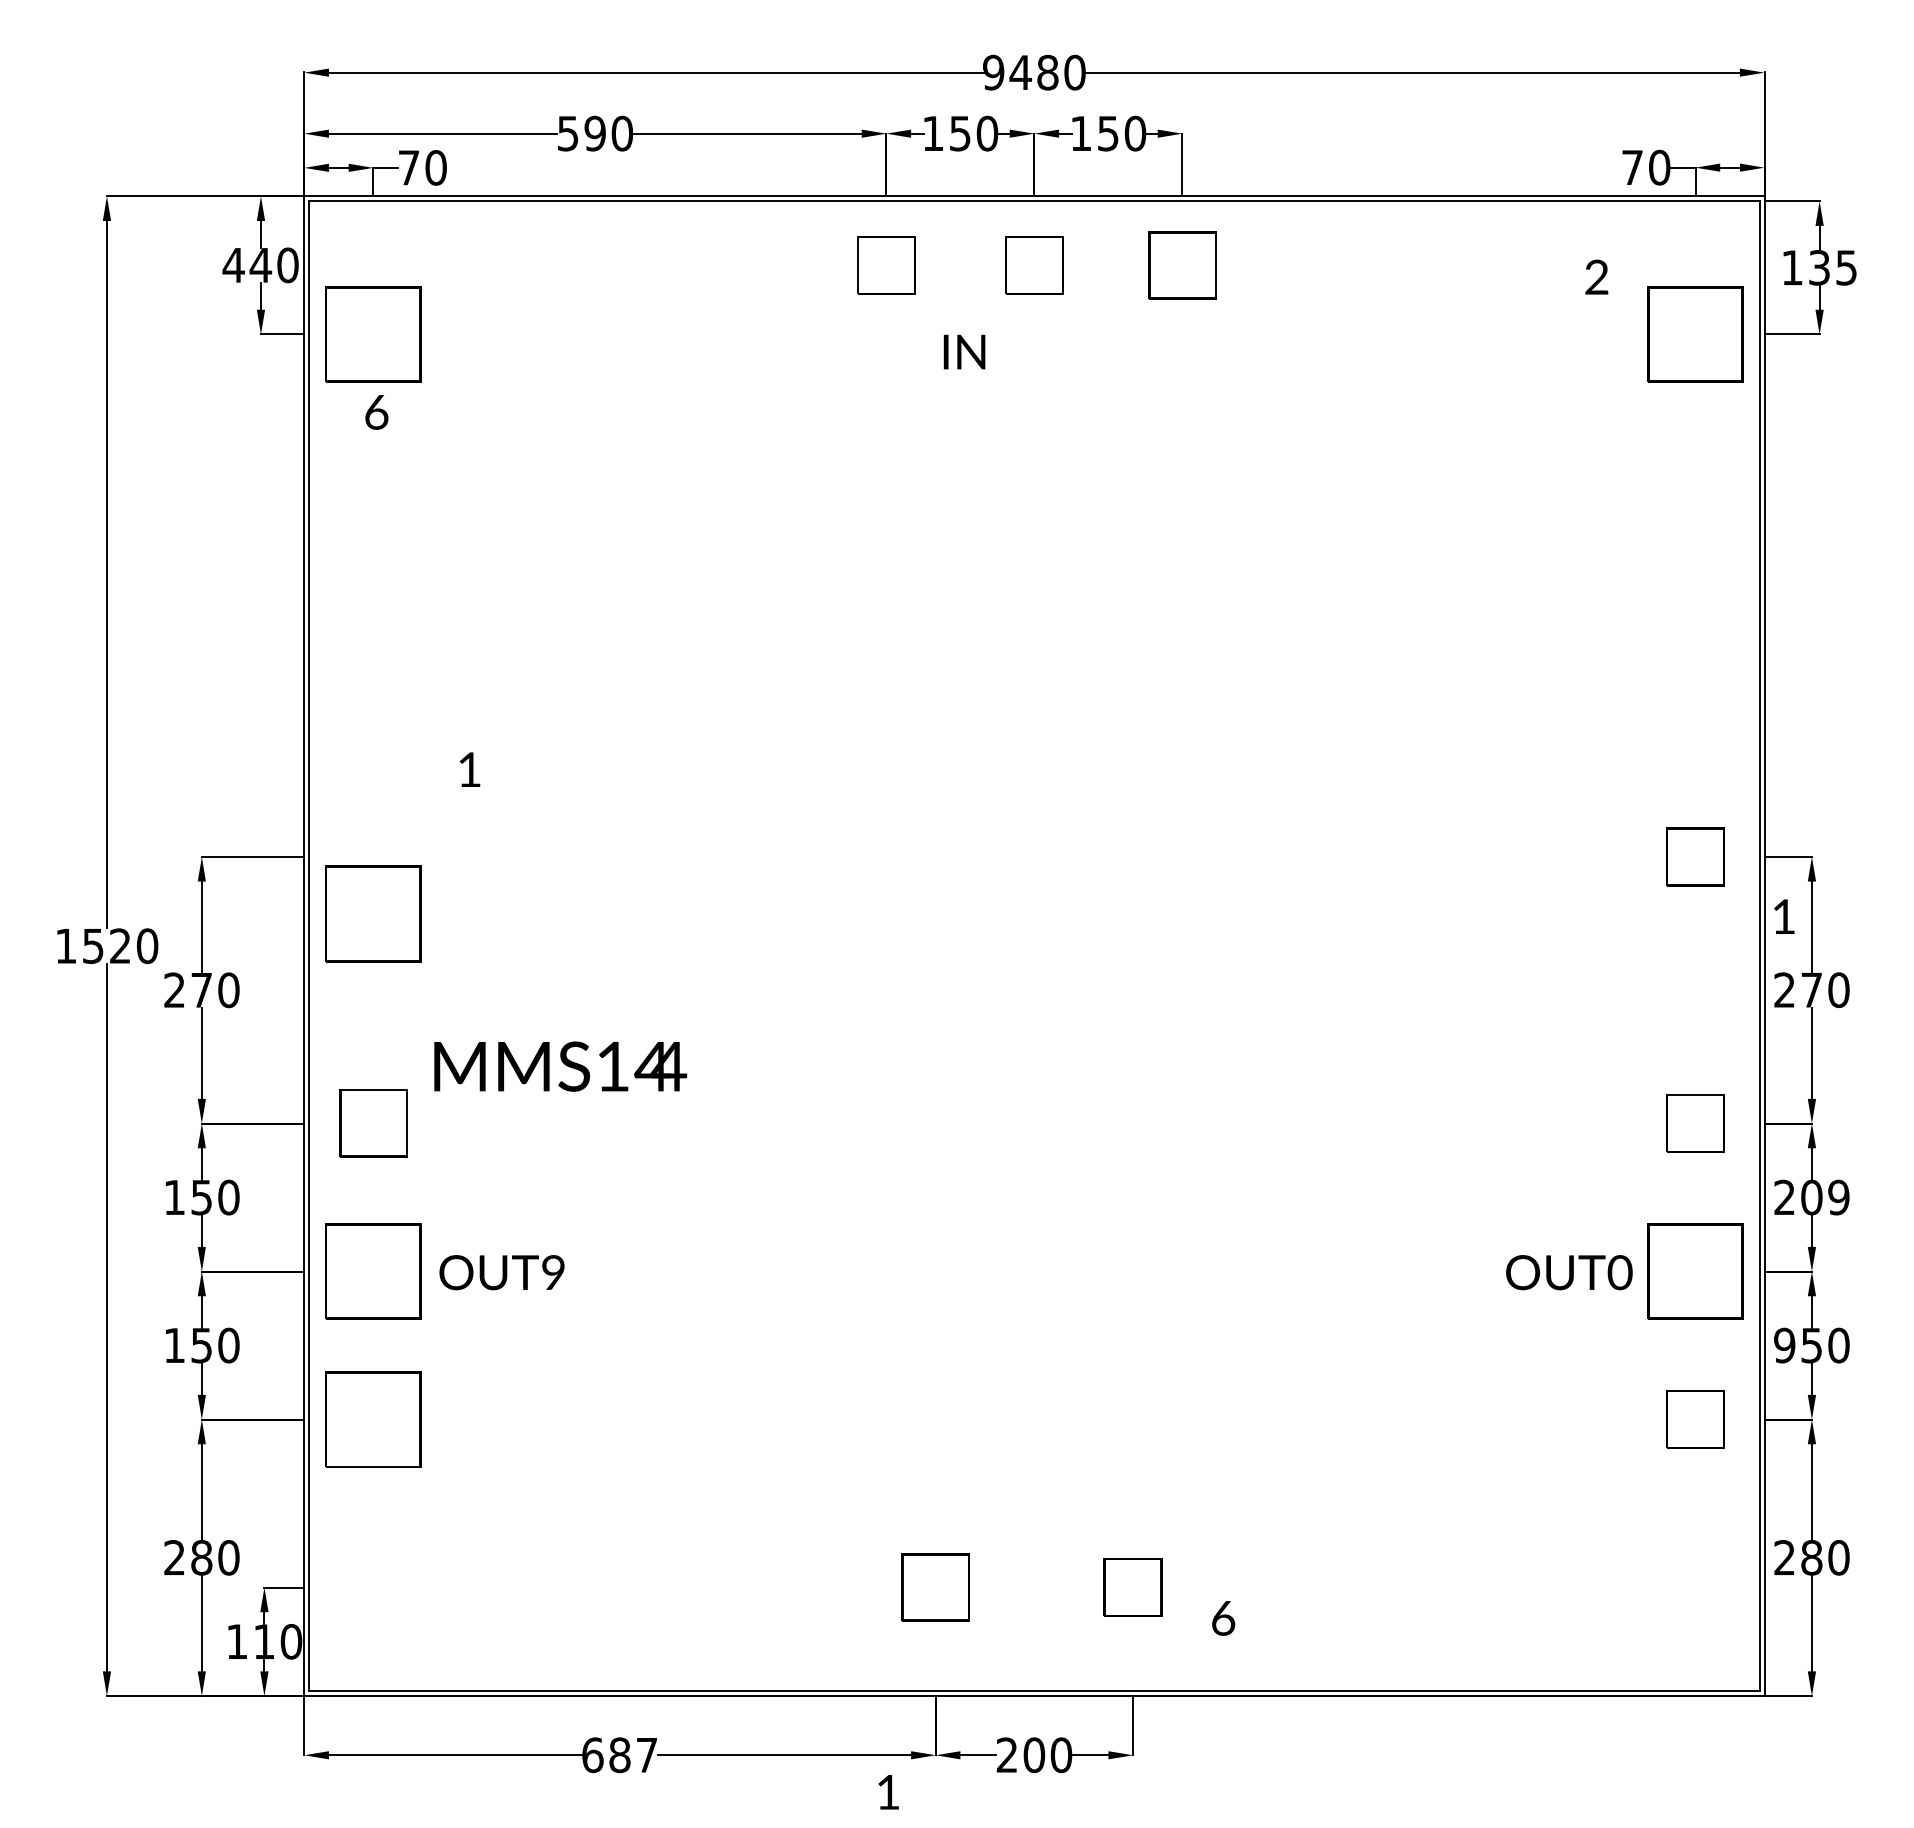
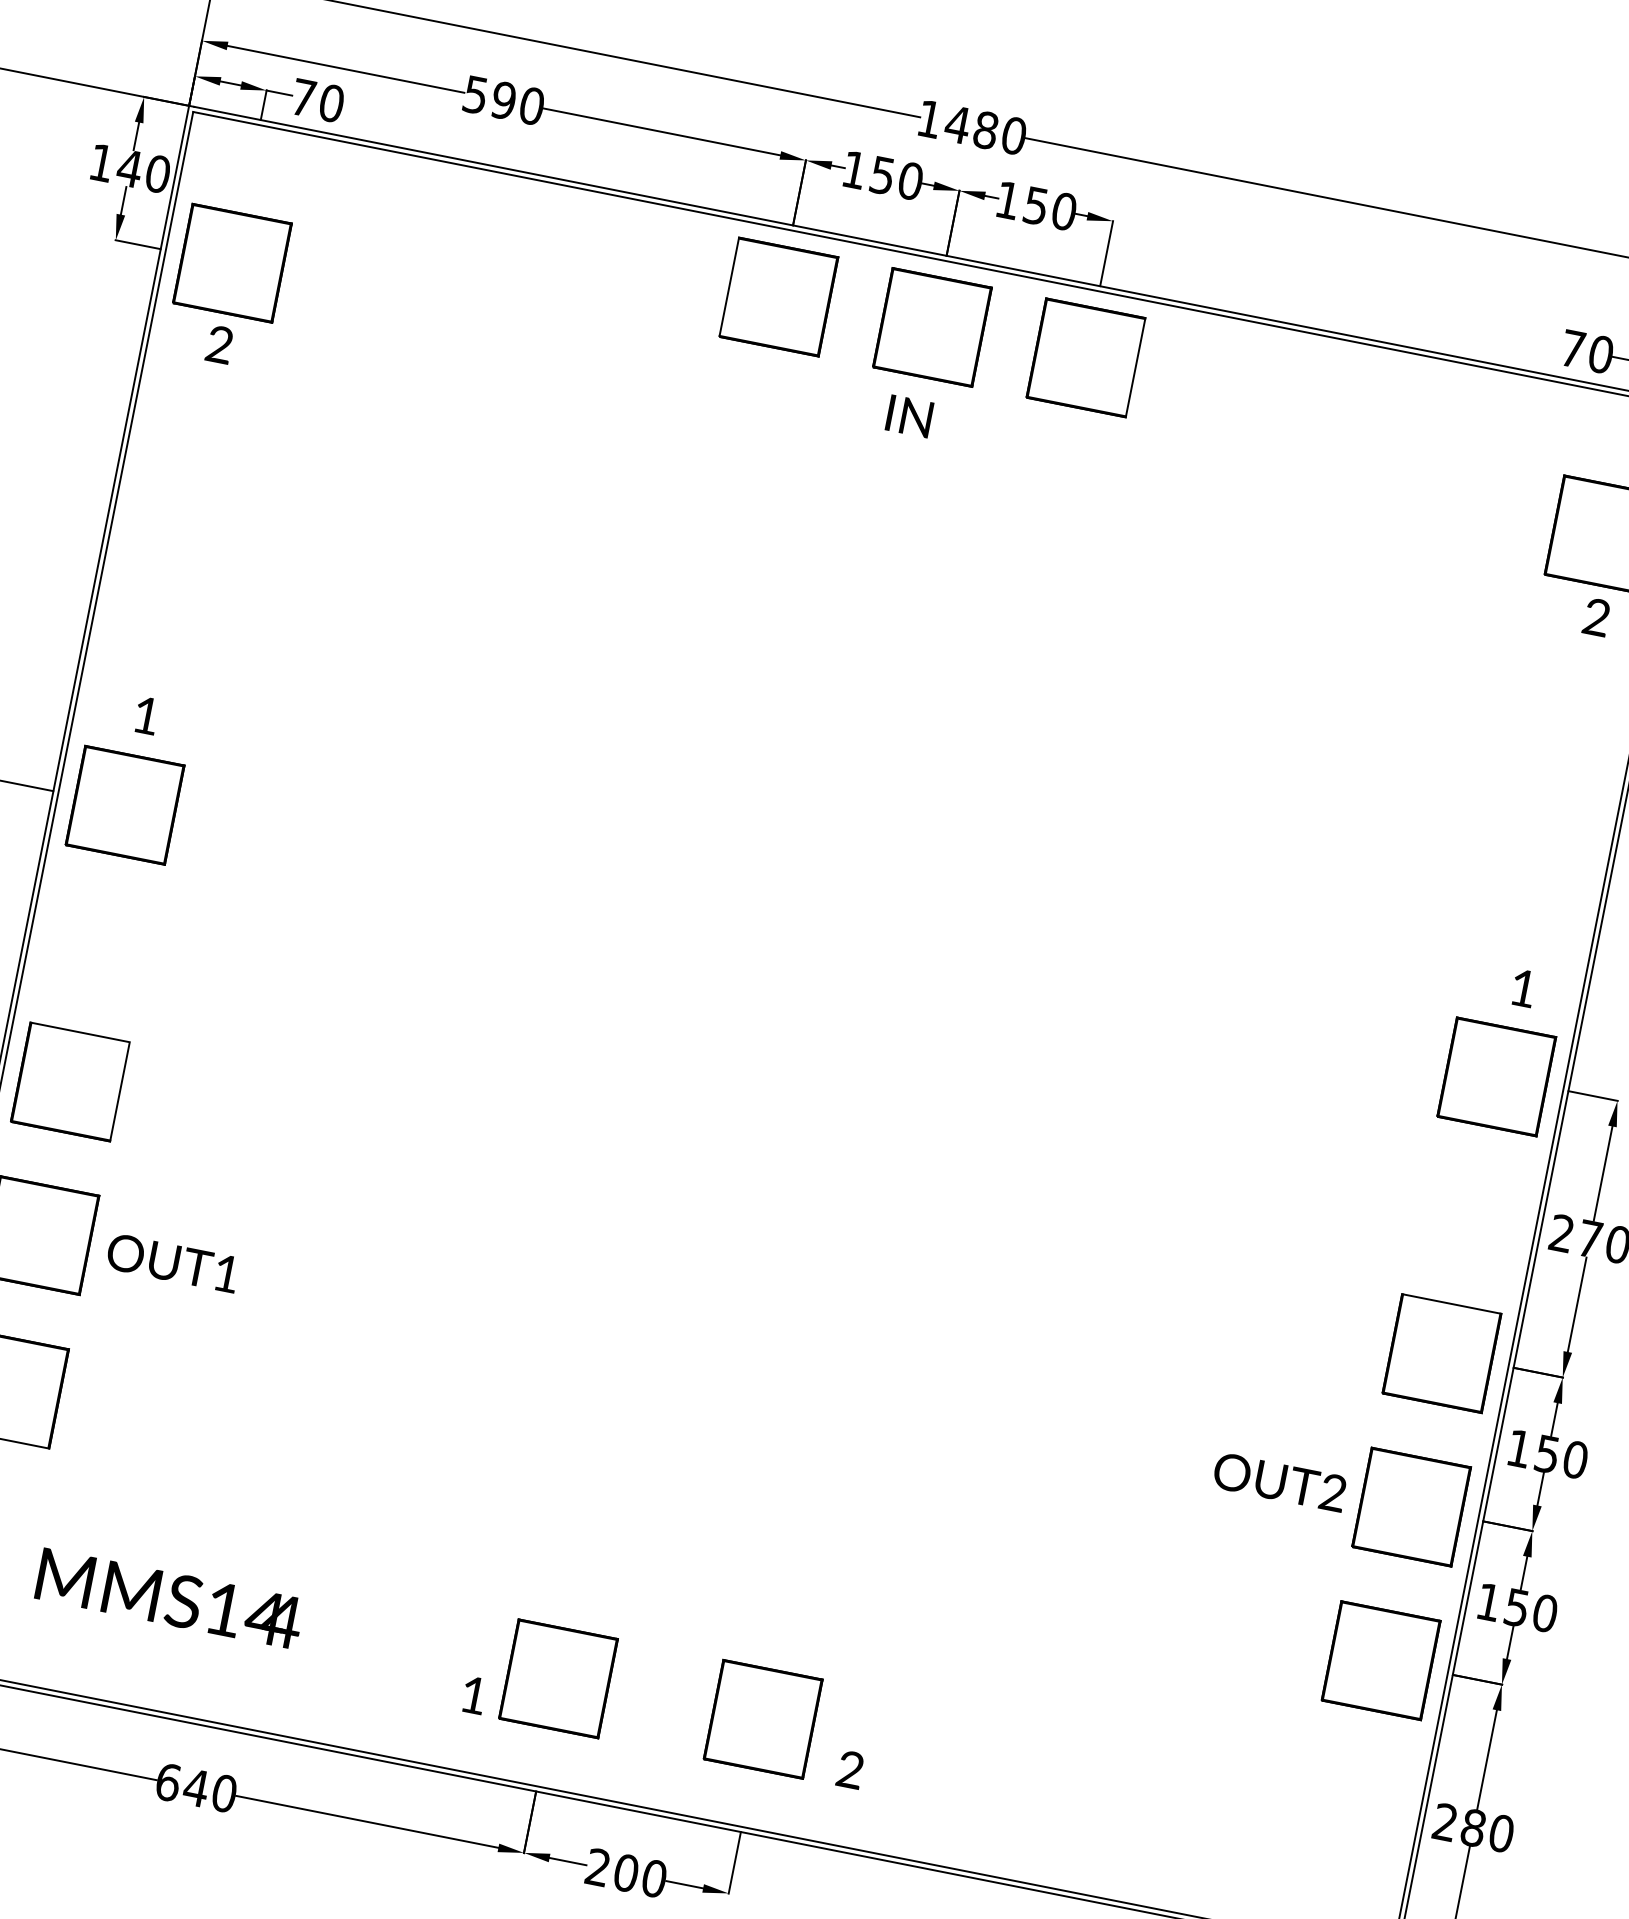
text: (993, 72) -> (929, 118), 9480 -> 1480
text: (233, 265) -> (101, 163), 440 -> 140
part: (886, 265) -> (778, 297), size x1.67
part: (1034, 265) -> (932, 327), size x1.67
part: (1182, 265) -> (1086, 358), size x1.43
text: (1596, 276) -> (1596, 616), moved
text: (964, 351) -> (909, 415), moved
text: (376, 411) -> (219, 343), 6 -> 2
text: (469, 769) -> (146, 715), moved
part: (1695, 856) -> (1496, 1076), size x1.67
part: (373, 913) -> (125, 804), moved
text: (1784, 916) -> (1524, 988), moved
text: (560, 1066) -> (169, 1598), moved
part: (373, 1123) -> (70, 1081), size x1.43
part: (1695, 1123) -> (1441, 1353), size x1.67
text: (1811, 1197) -> (1547, 1454), 209 -> 150
text: (553, 1272) -> (226, 1273), OUT9 -> OUT1
text: (1619, 1272) -> (1332, 1492), OUT0 -> OUT2
text: (1784, 1345) -> (1488, 1602), 950 -> 150
part: (1695, 1419) -> (1381, 1660), size x1.67
part: (935, 1587) -> (558, 1678), size x1.43
part: (1132, 1587) -> (762, 1719), size x1.67
text: (1223, 1617) -> (850, 1769), 6 -> 2
text: (632, 1755) -> (209, 1790), 687 -> 640
text: (888, 1792) -> (474, 1695), moved

